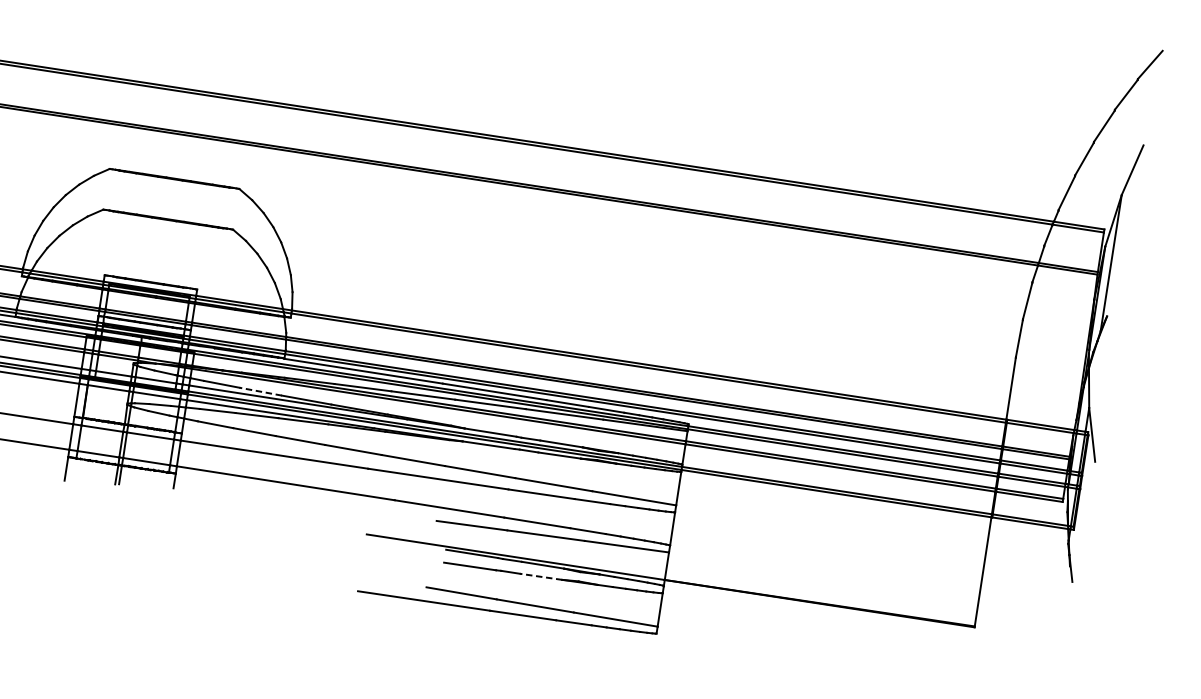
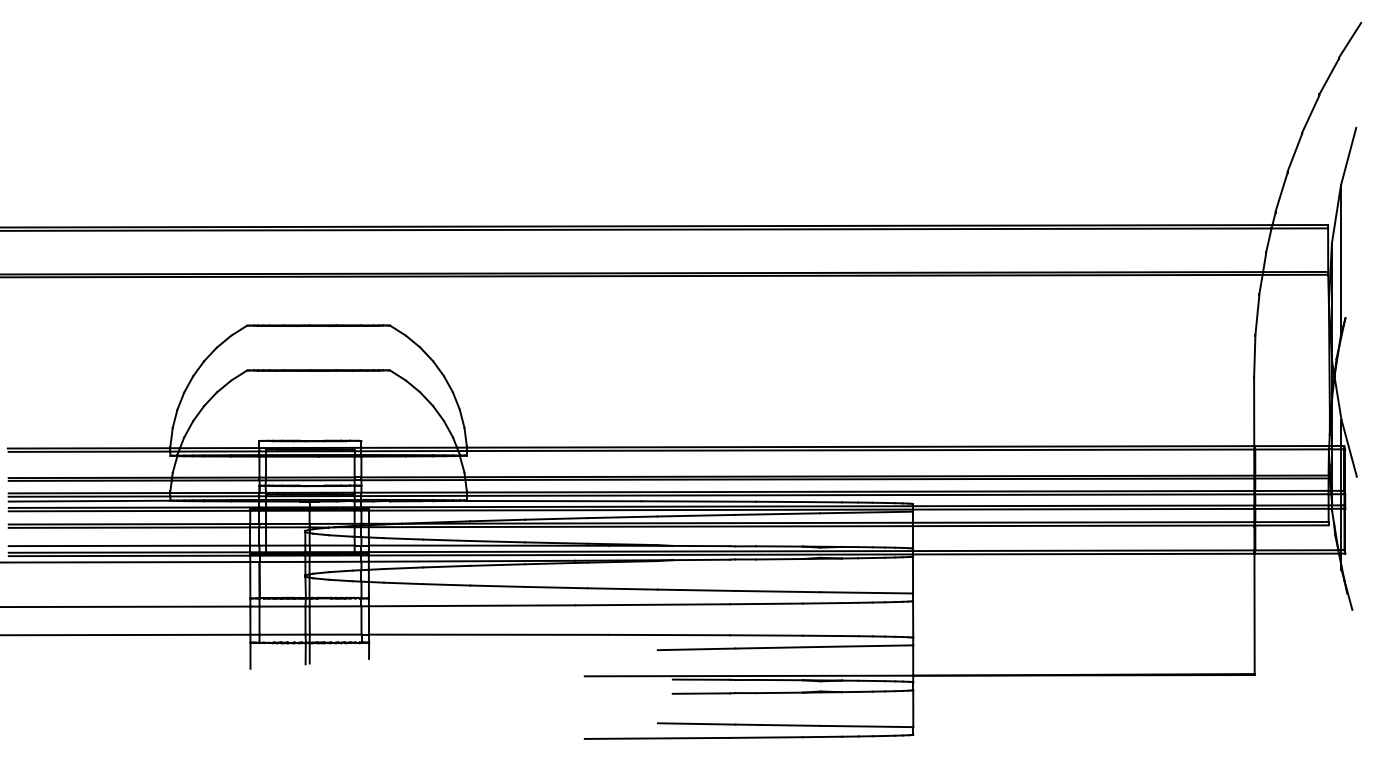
line: (260, 391) -> (446, 540), dashed -> solid
line: (541, 576) -> (779, 692), dashed -> solid

